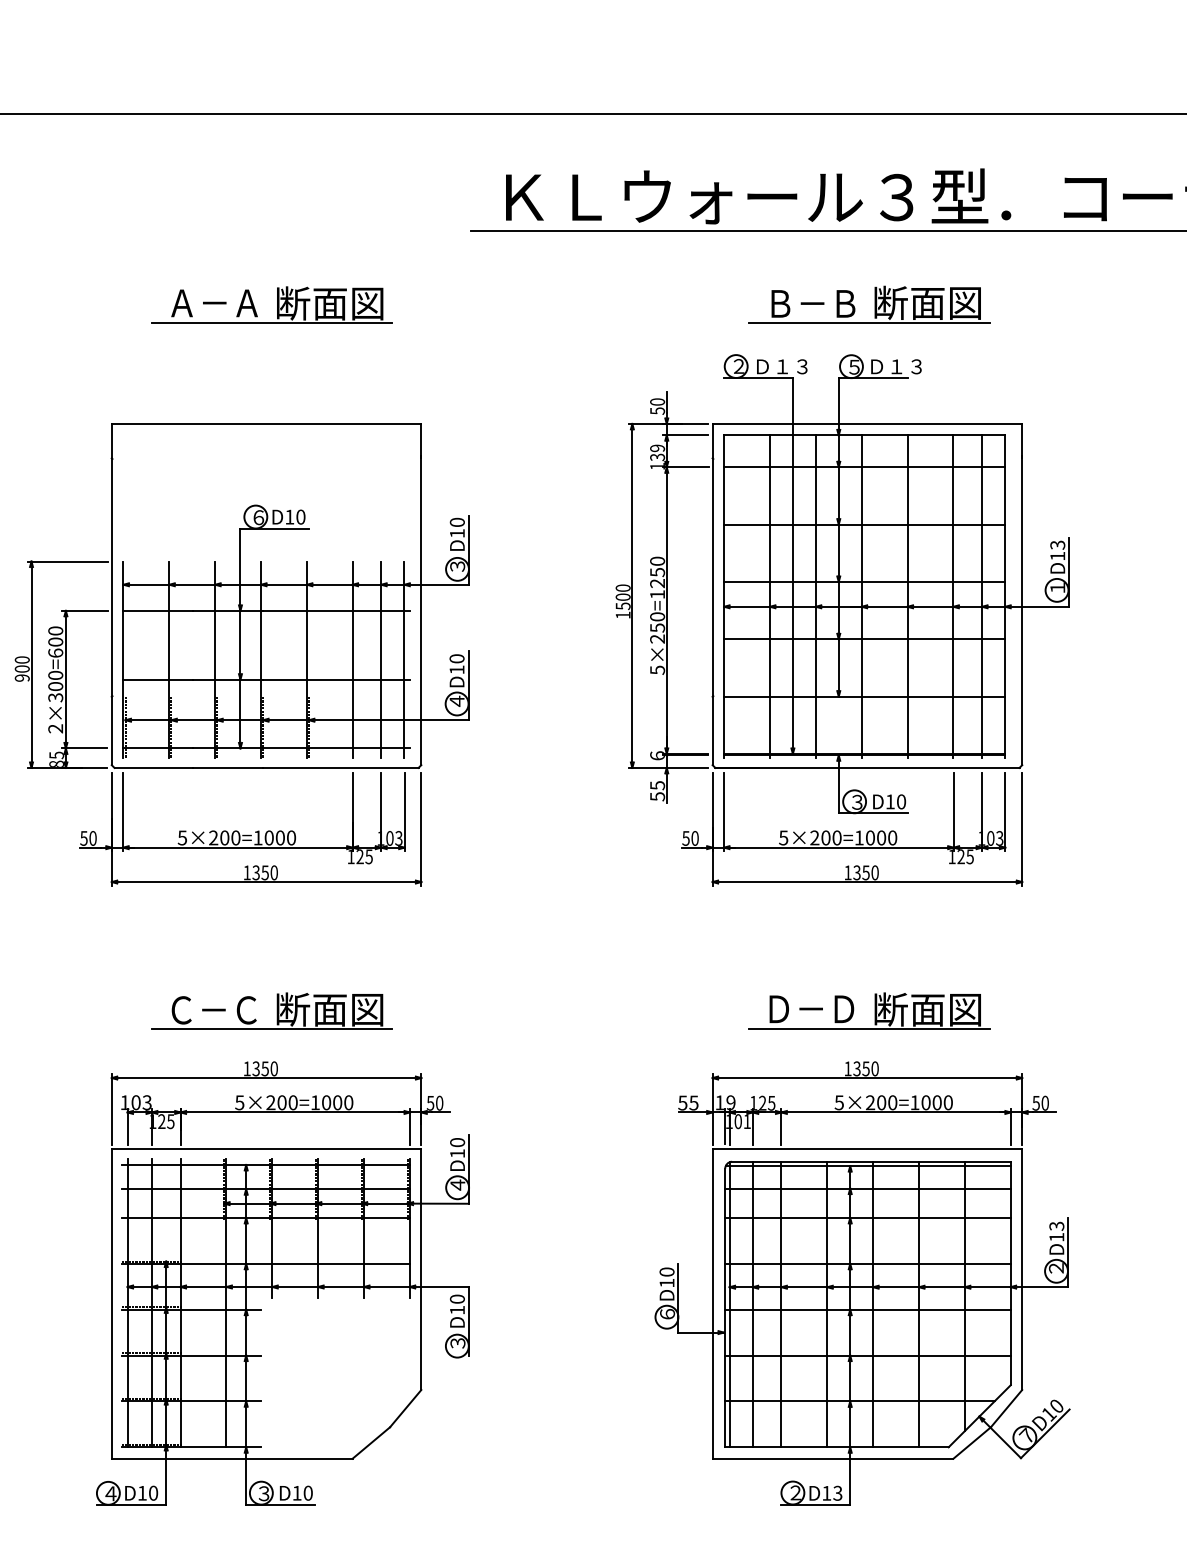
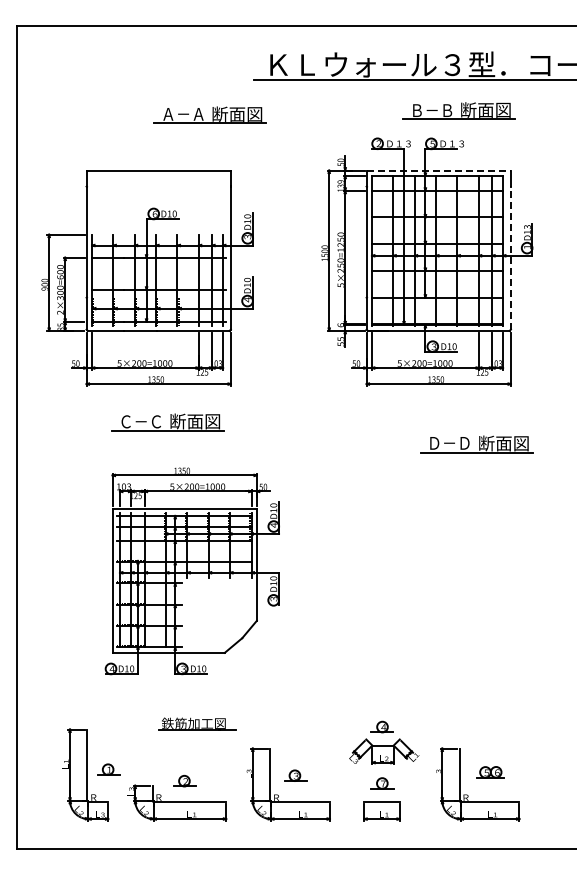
part: (270, 303) -> (209, 114), moved
part: (868, 303) -> (458, 110), moved
line: (868, 423) -> (439, 170), solid -> dashed
line: (1021, 610) -> (510, 257), solid -> dashed
part: (270, 1011) -> (167, 422), moved
part: (868, 1011) -> (476, 444), moved
part: (862, 1282) -> (436, 570), removed
part: (281, 1284) -> (191, 571), moved

